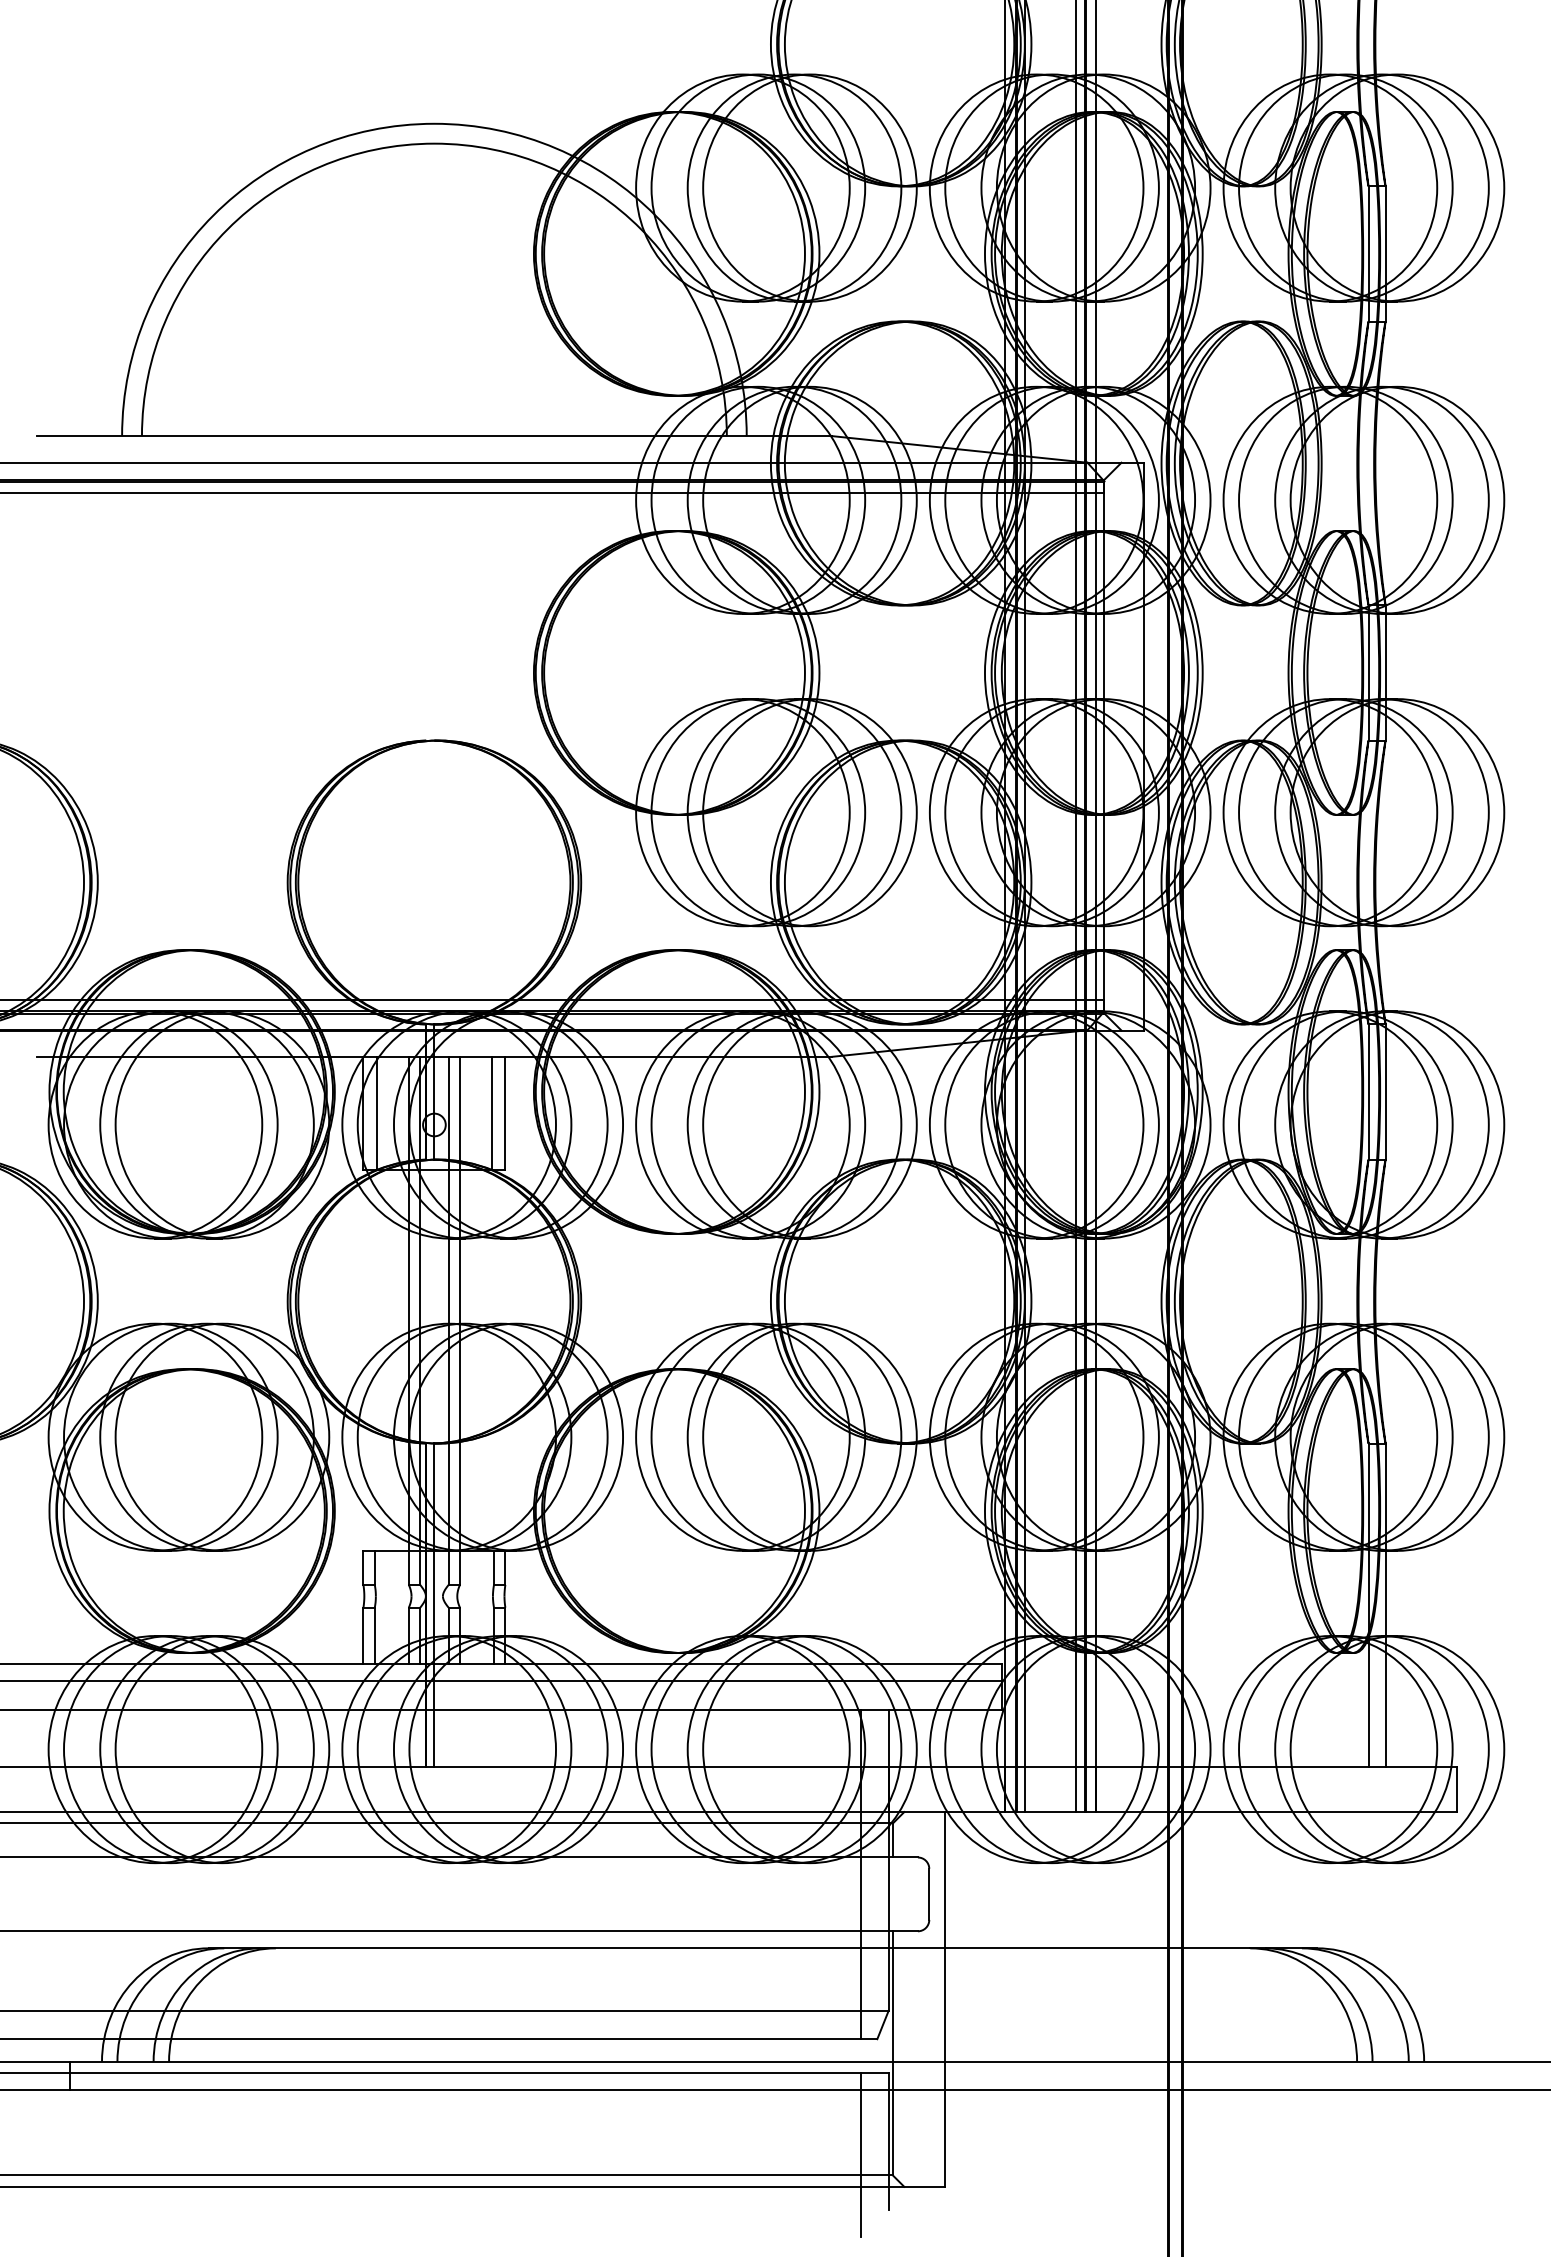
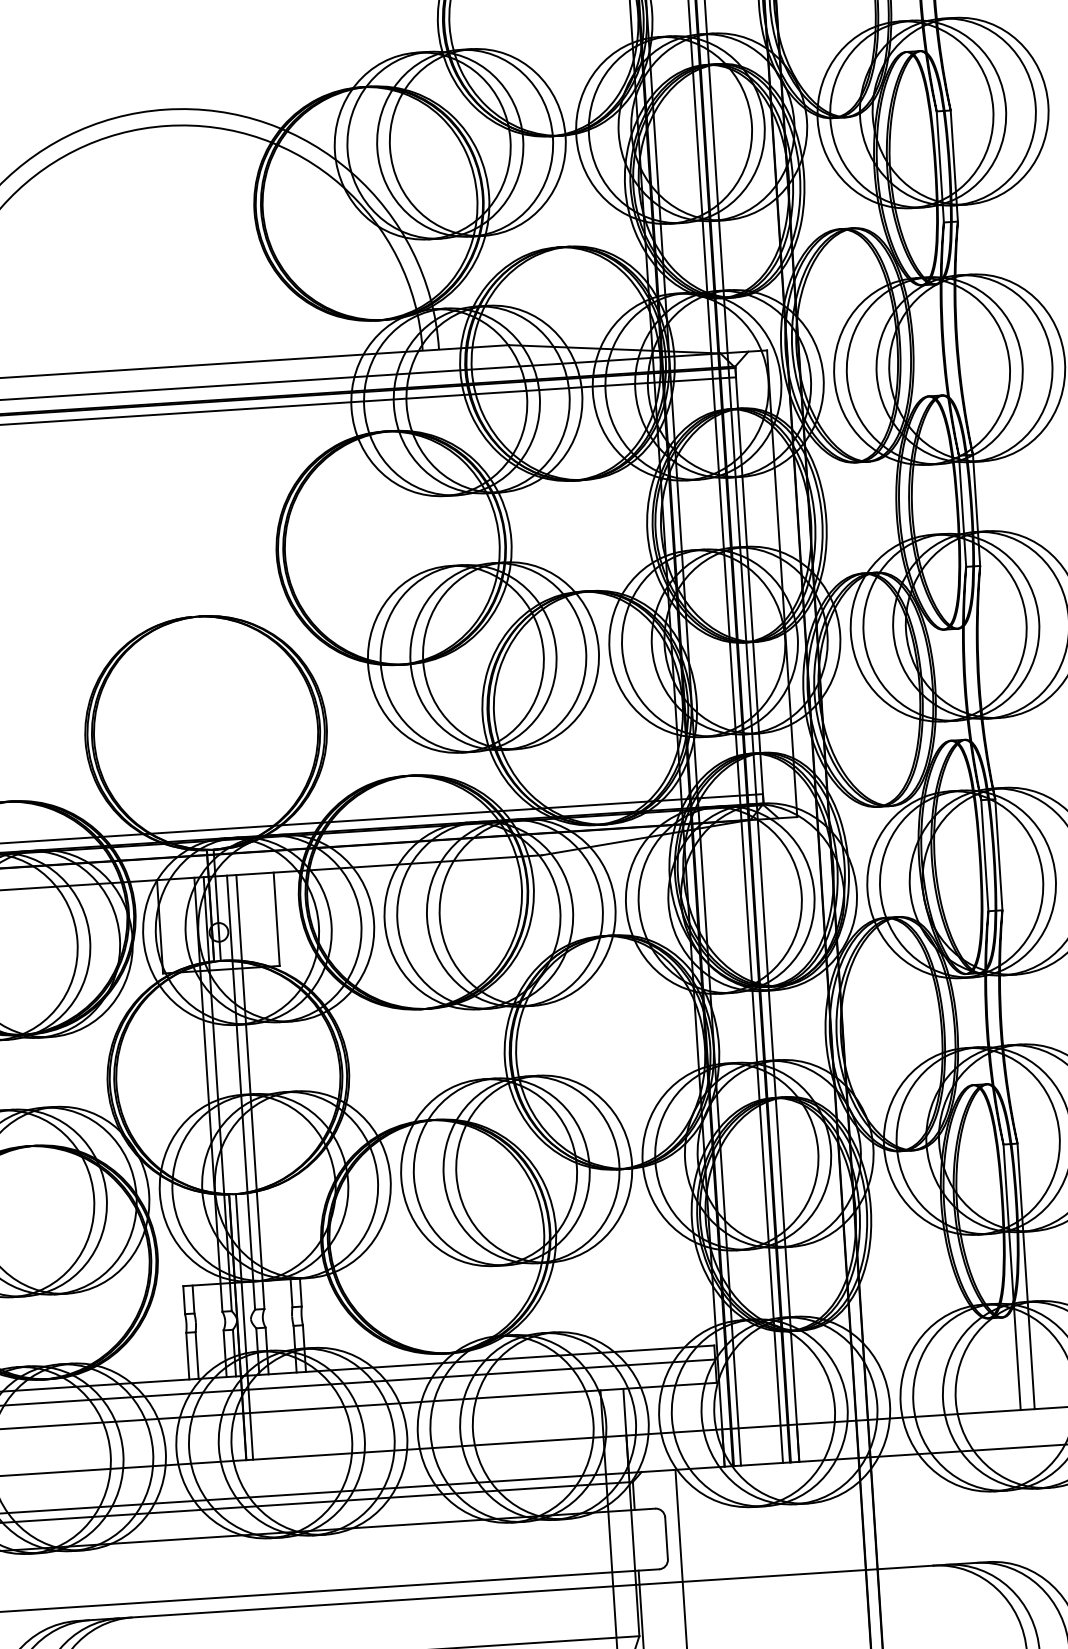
line: (376, 1113) -> (170, 926), removed
line: (492, 1113) -> (266, 919), removed

